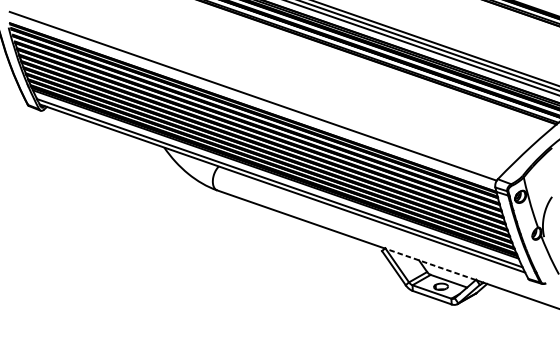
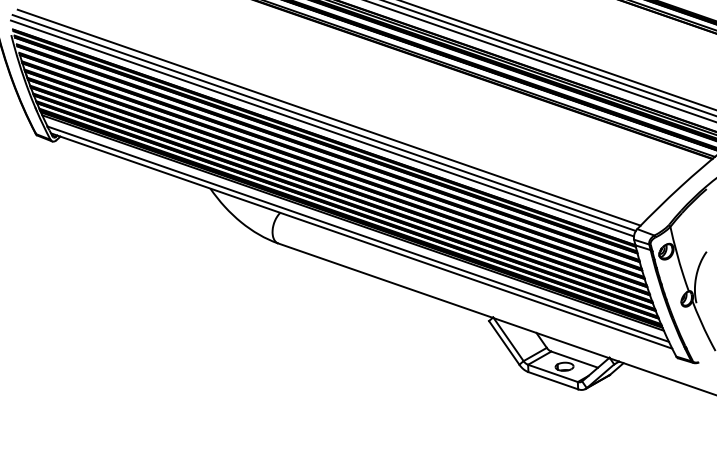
line: (256, 91) -> (328, 117), added
line: (251, 100) -> (321, 128), added
line: (430, 263) -> (550, 337), dashed -> solid

